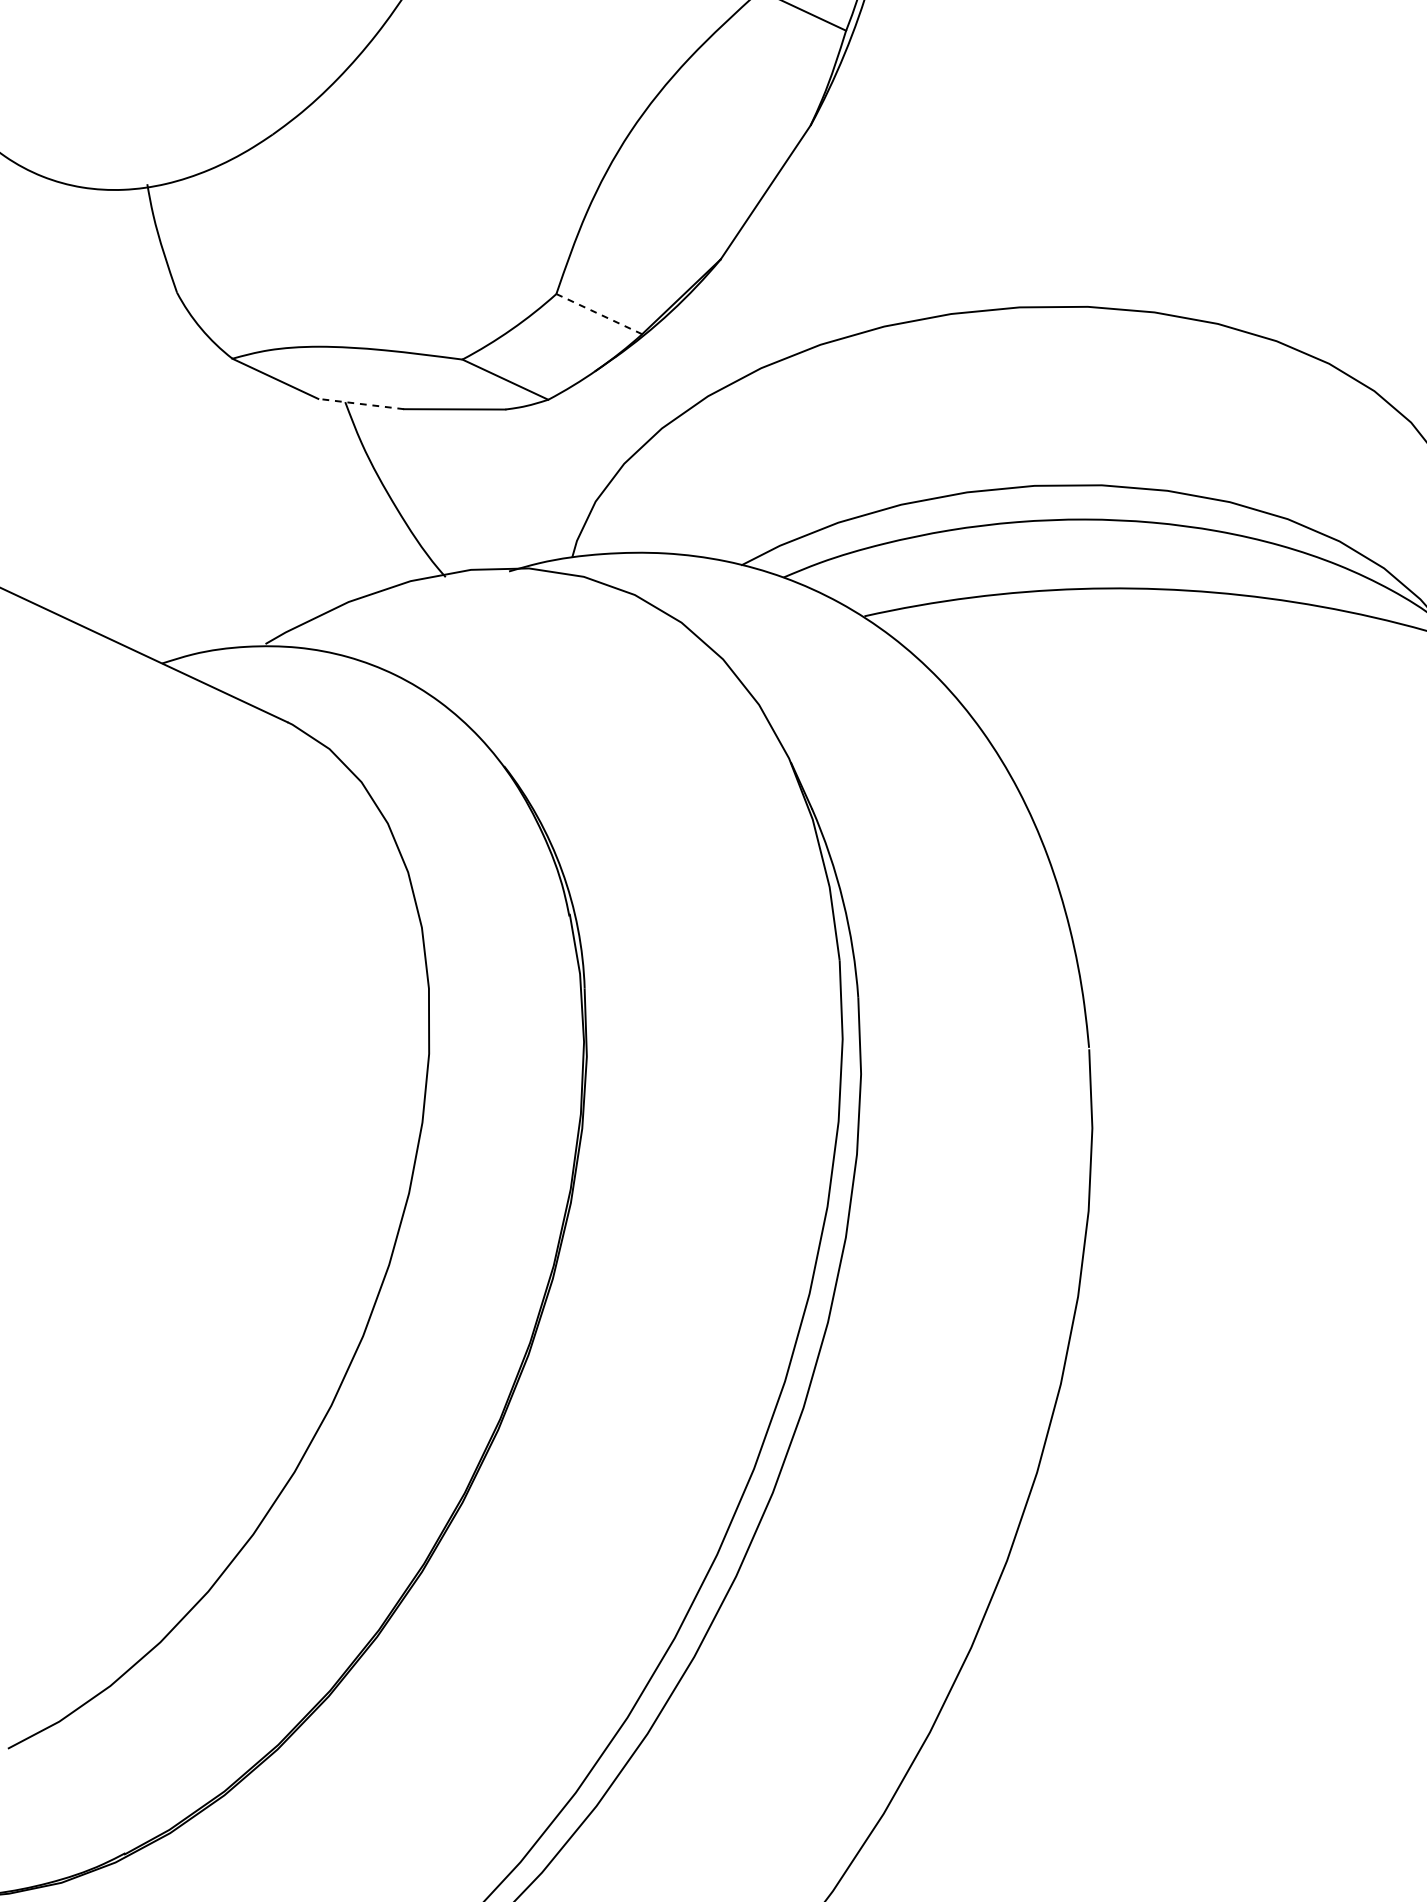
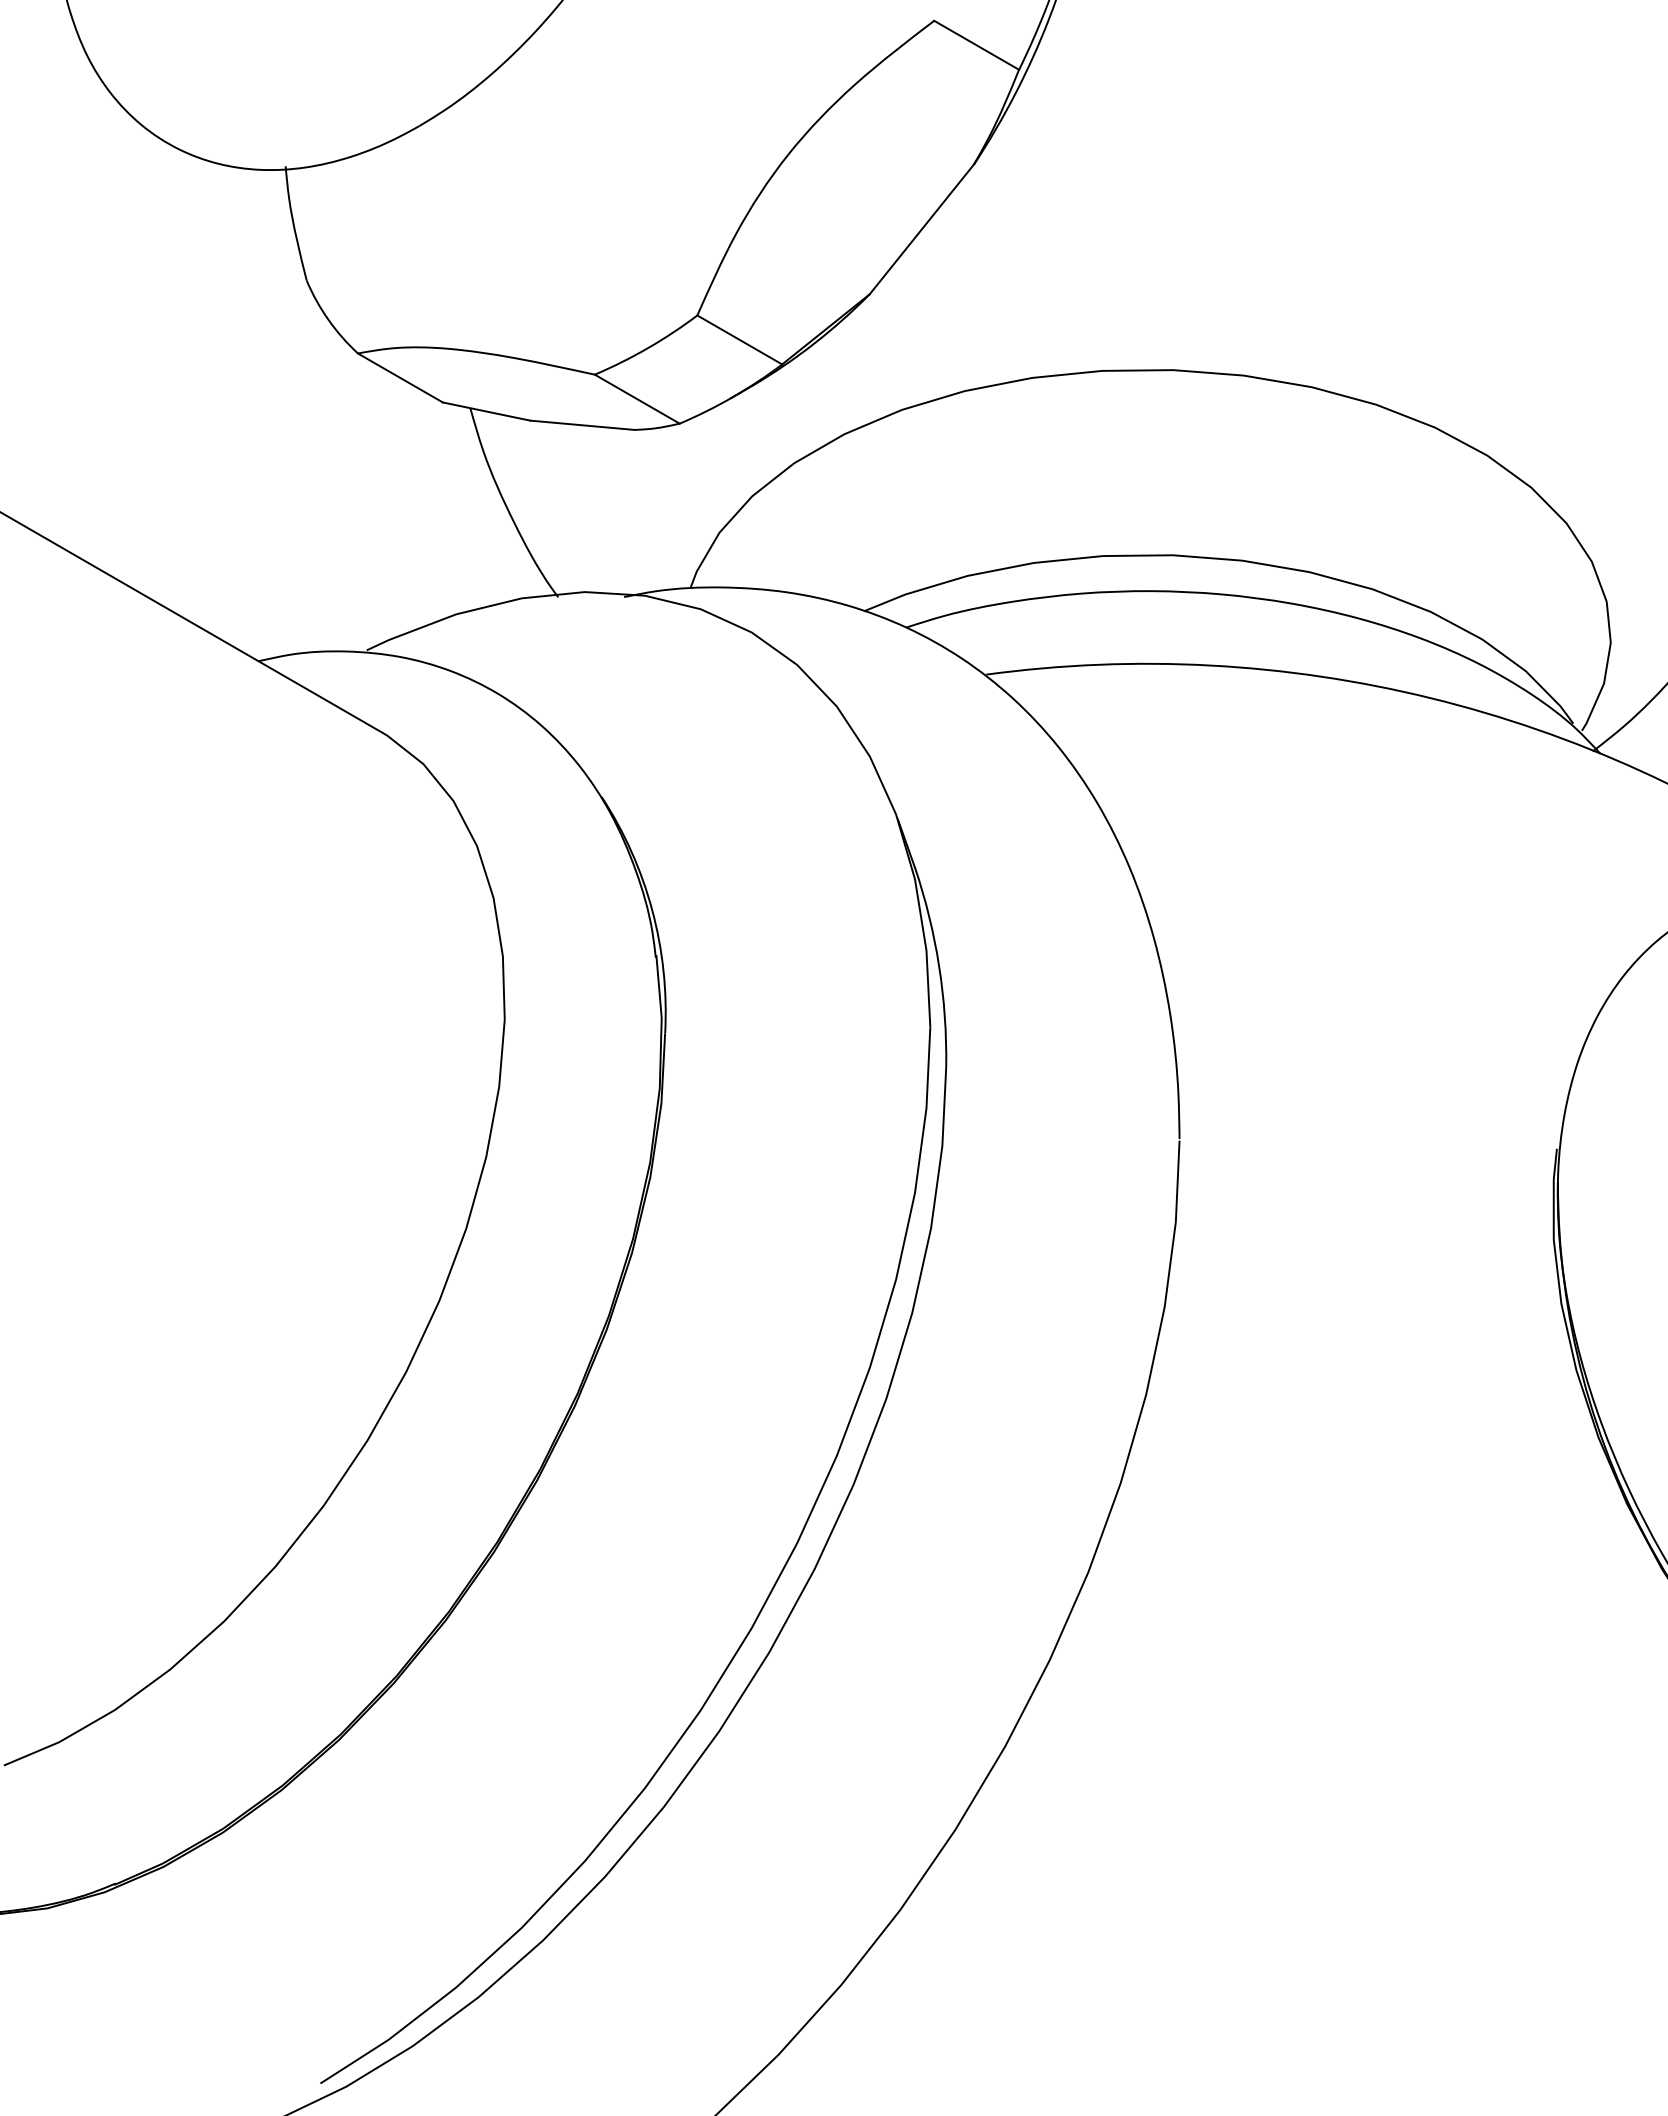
line: (598, 313) -> (739, 339), dashed -> solid
line: (361, 404) -> (486, 411), dashed -> solid

